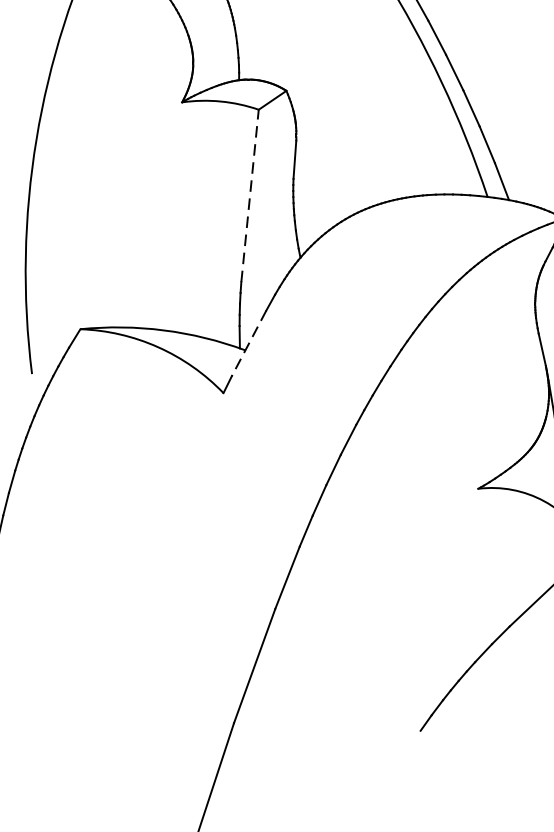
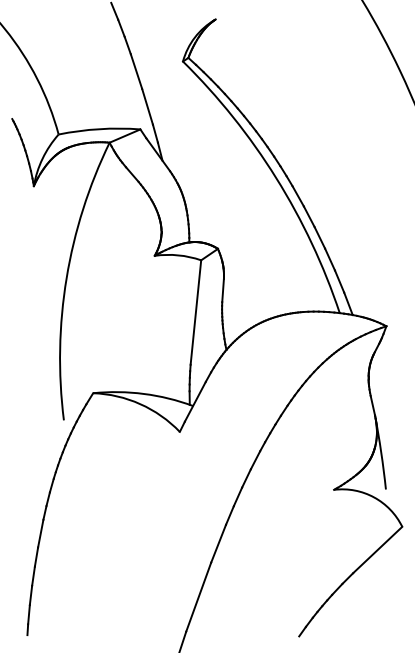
line: (249, 195) -> (195, 312), dashed -> solid
line: (249, 344) -> (195, 402), dashed -> solid

